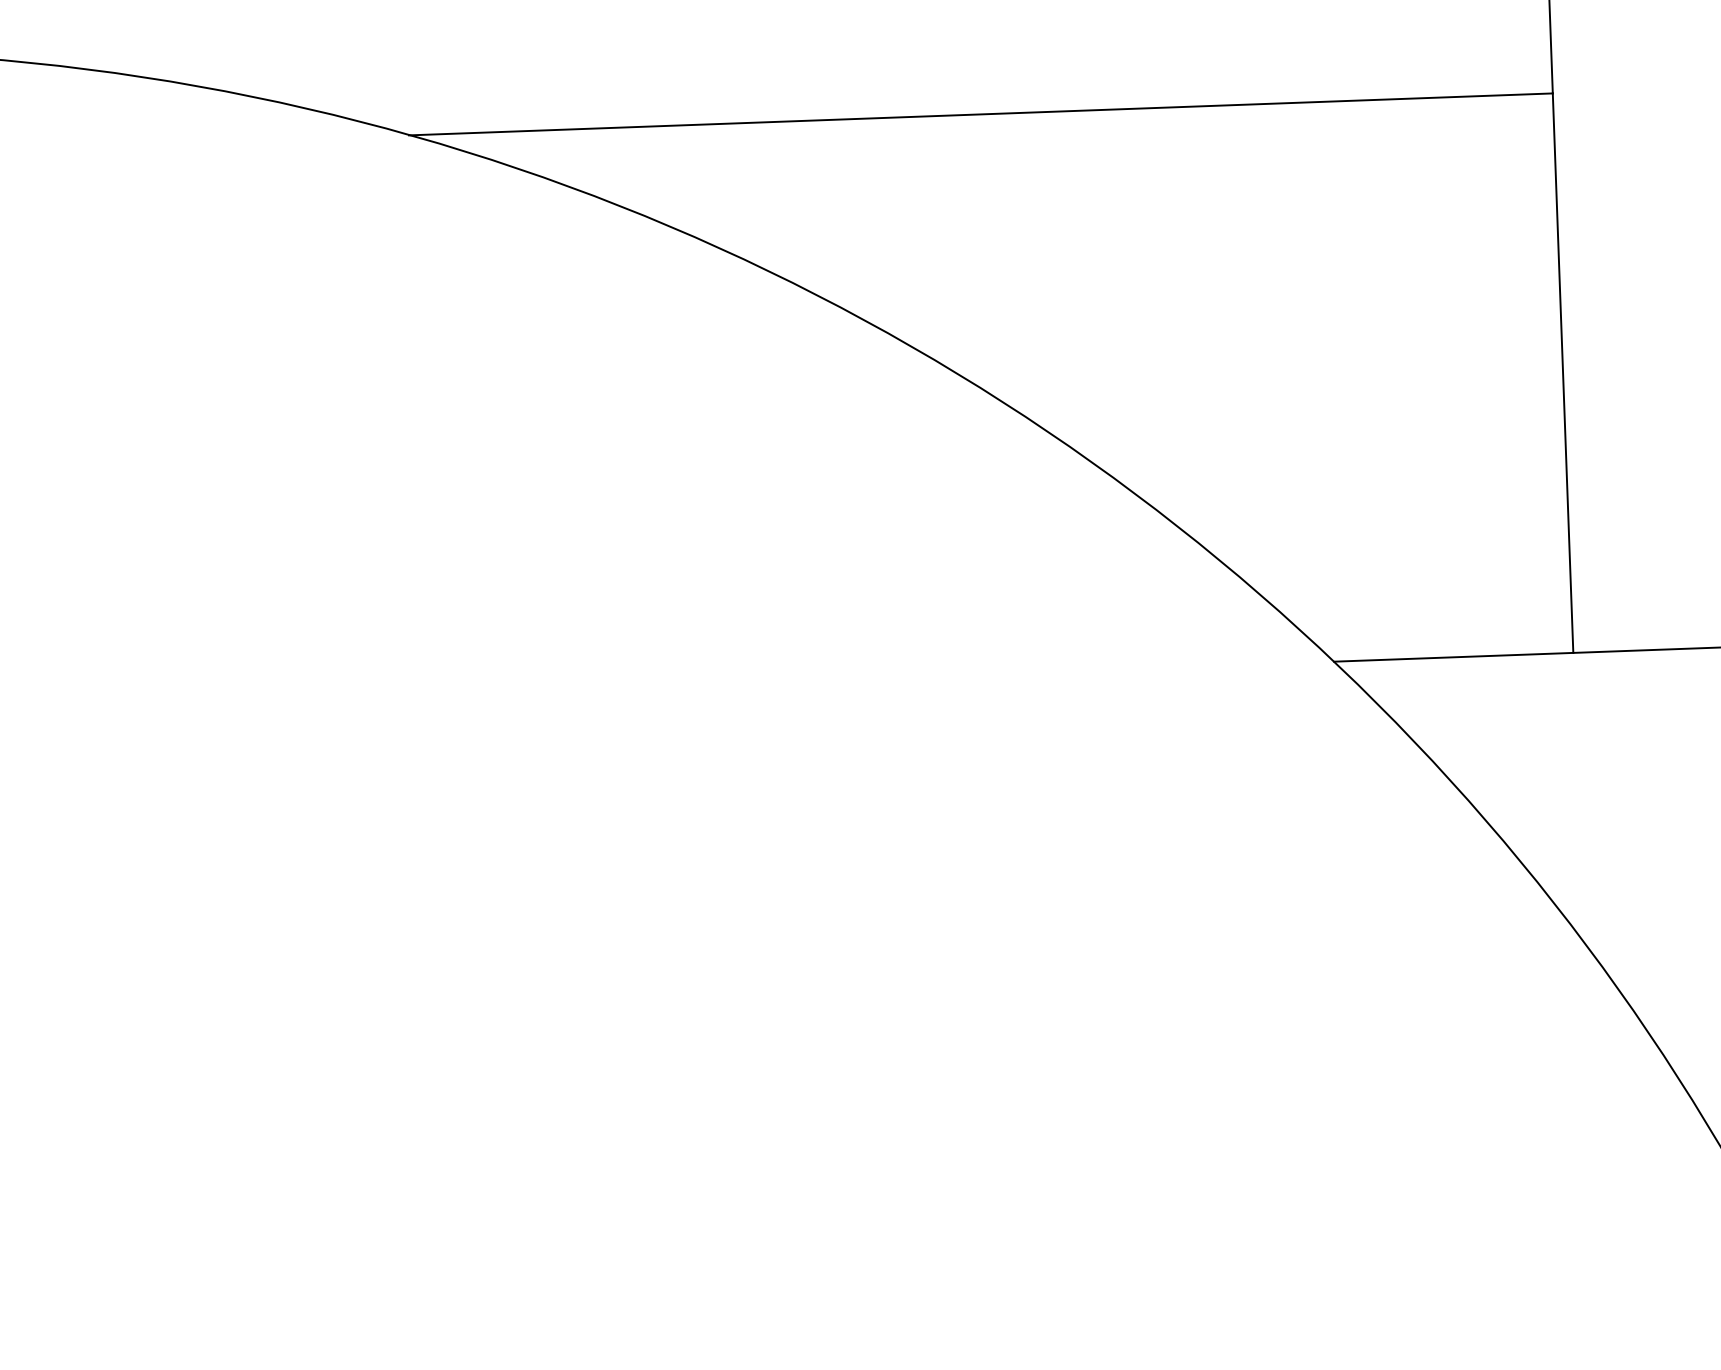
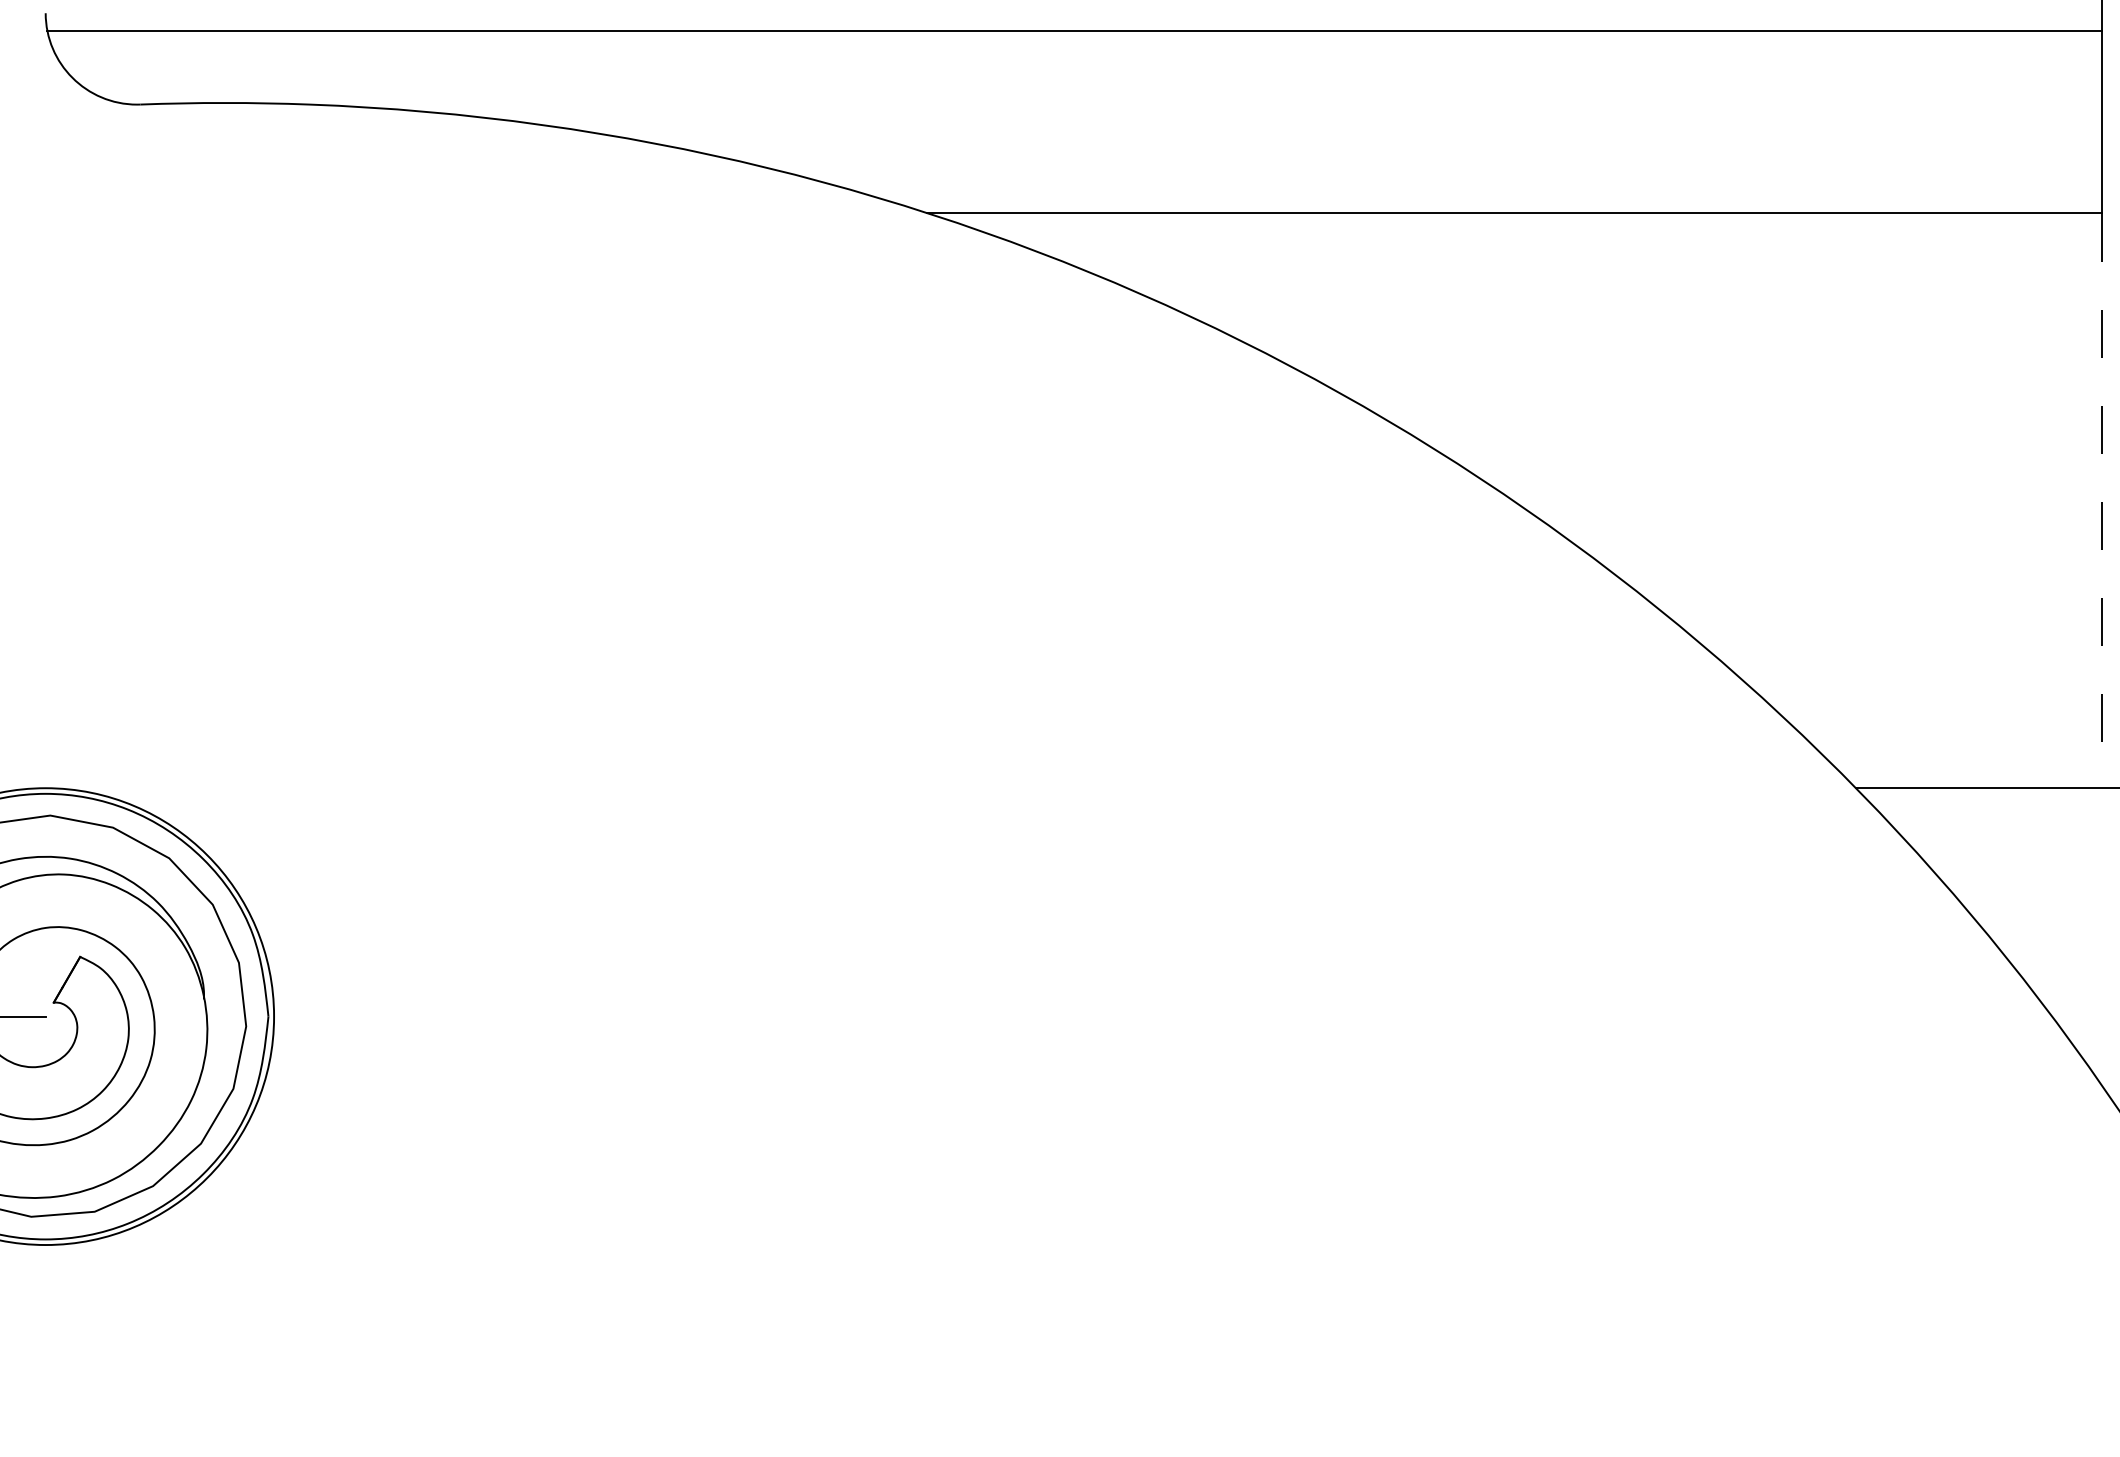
line: (1562, 373) -> (2101, 501), solid -> dashed

